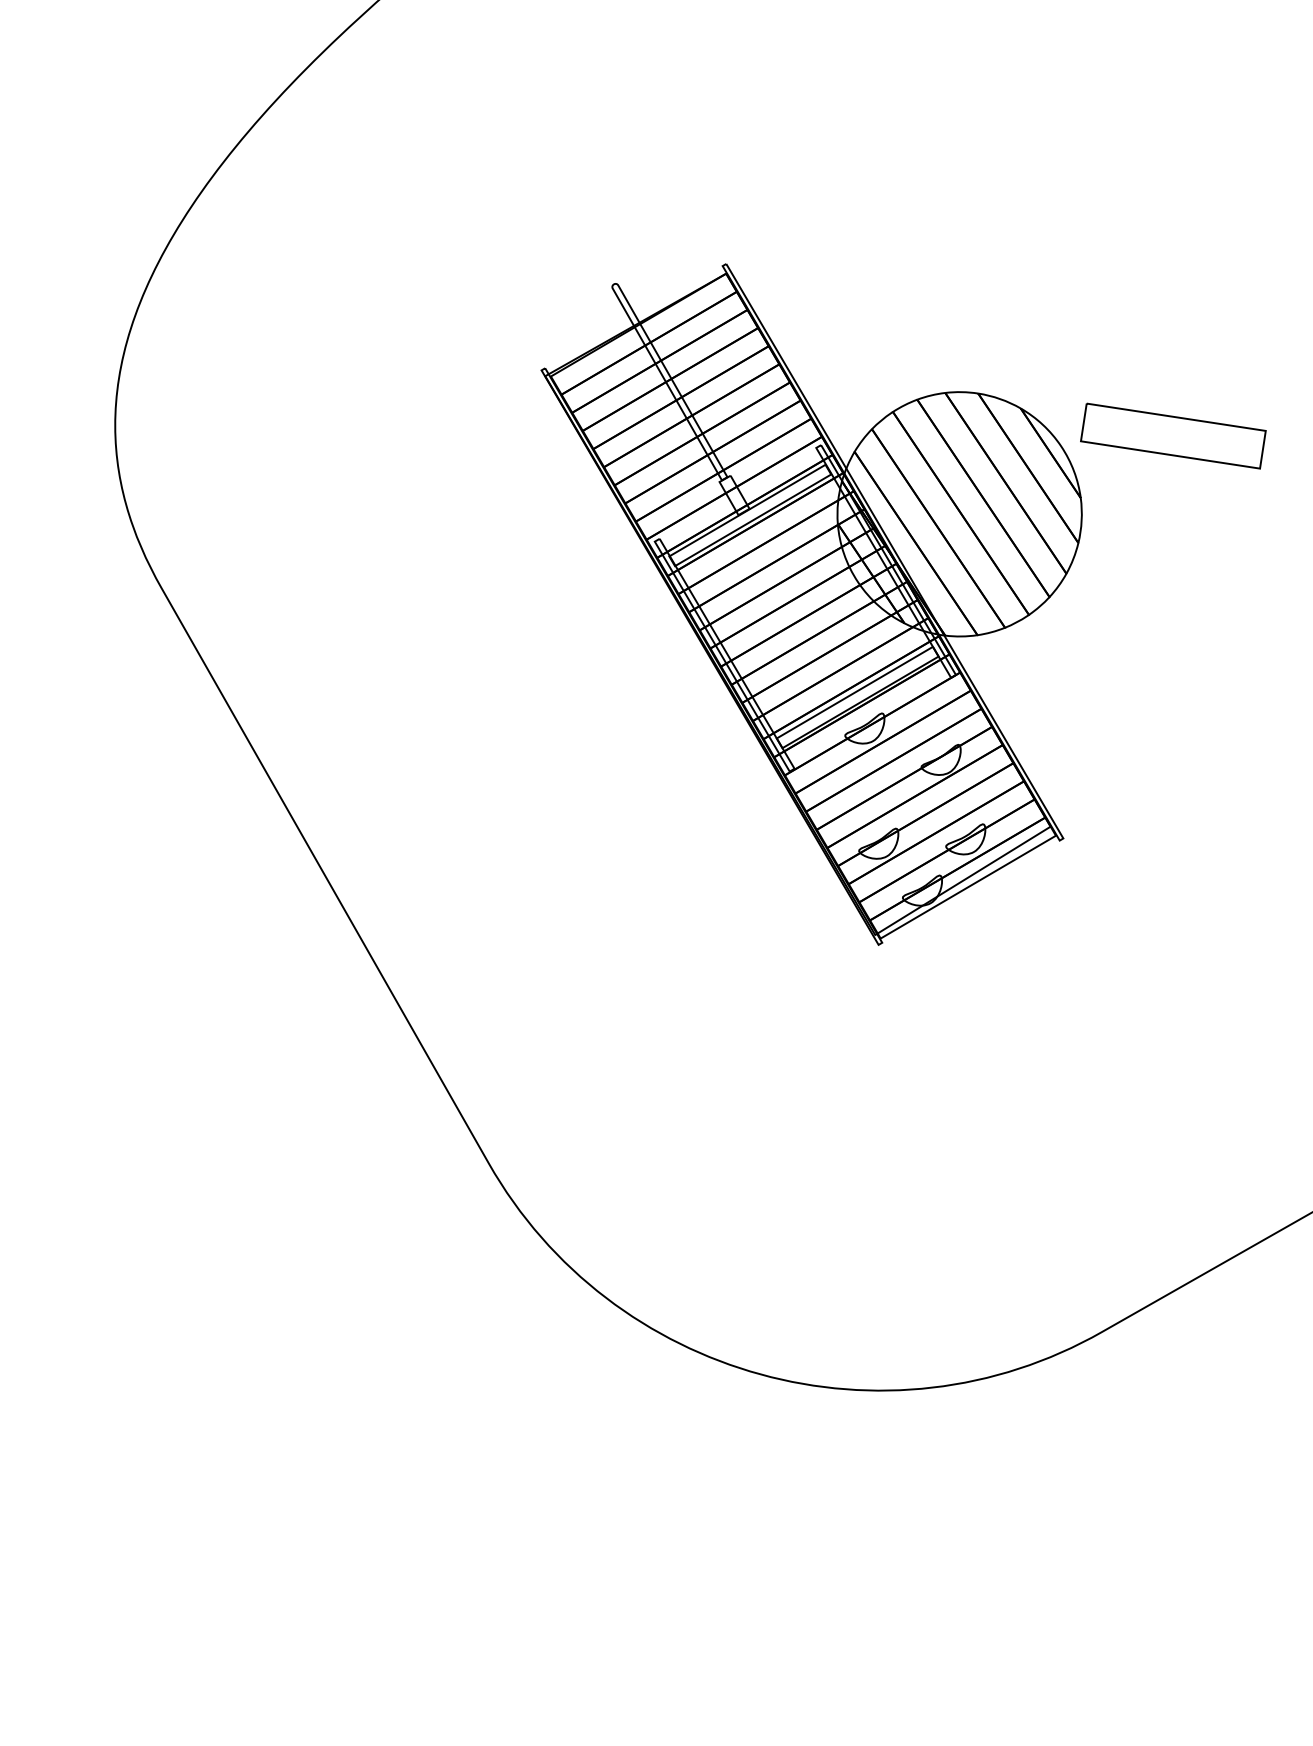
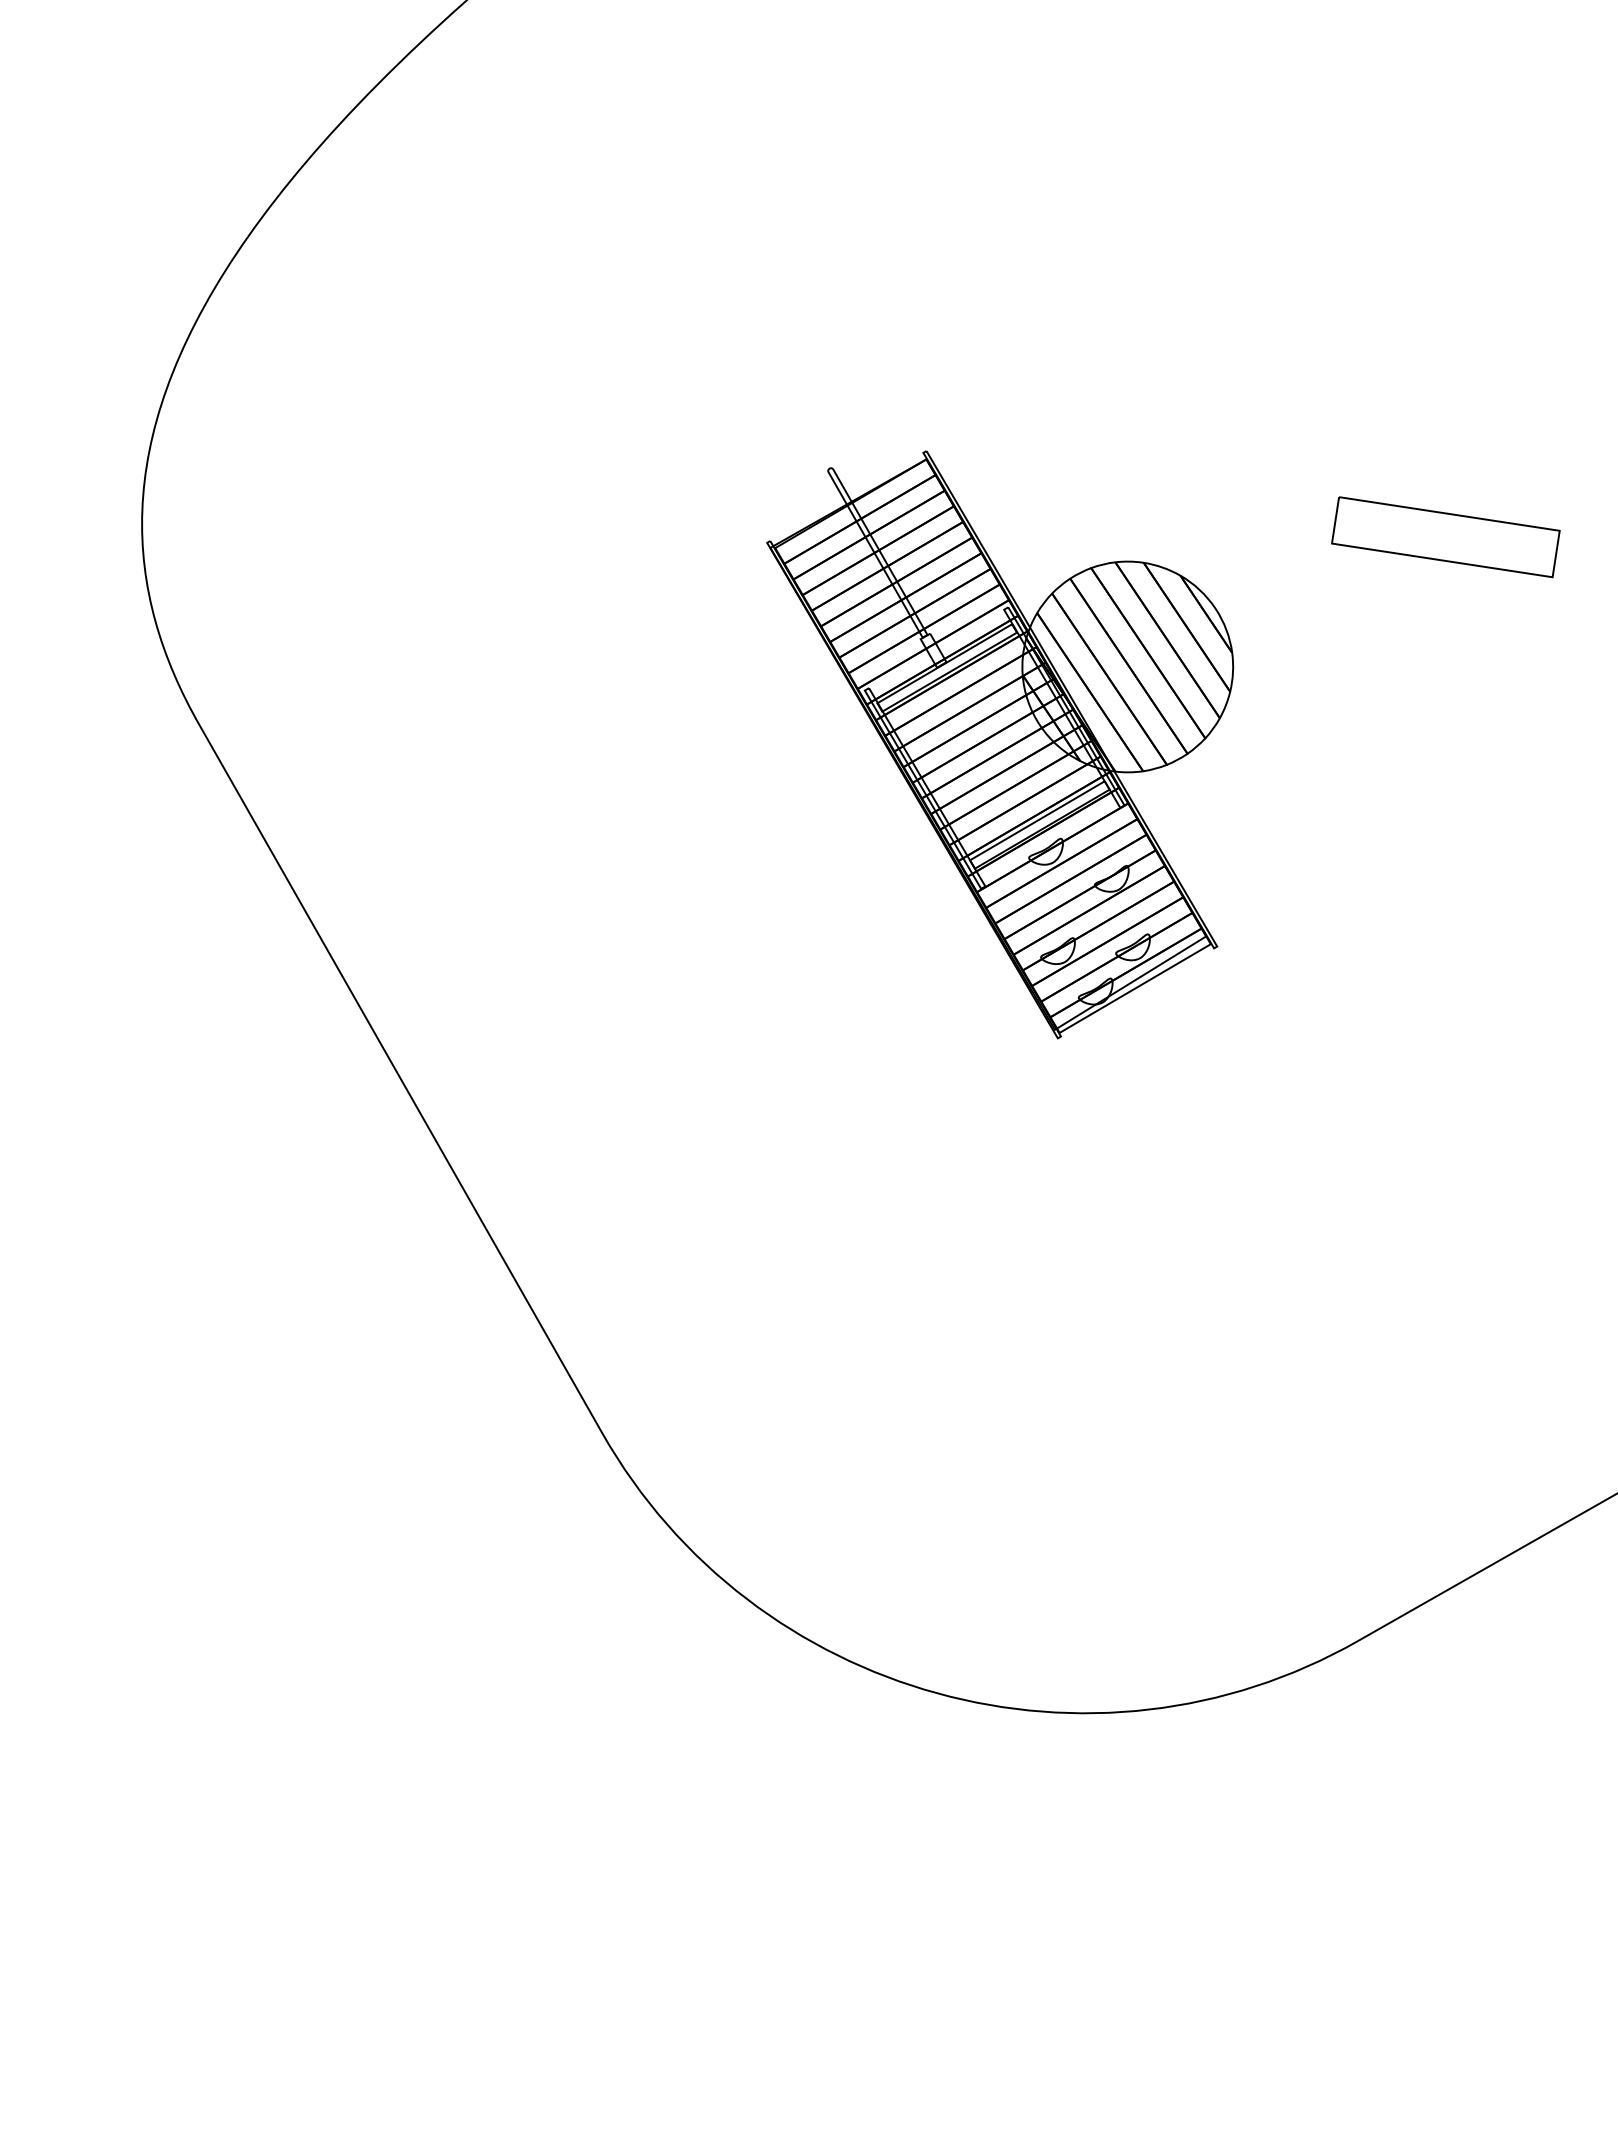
part: (811, 604) -> (999, 744), size x0.7

